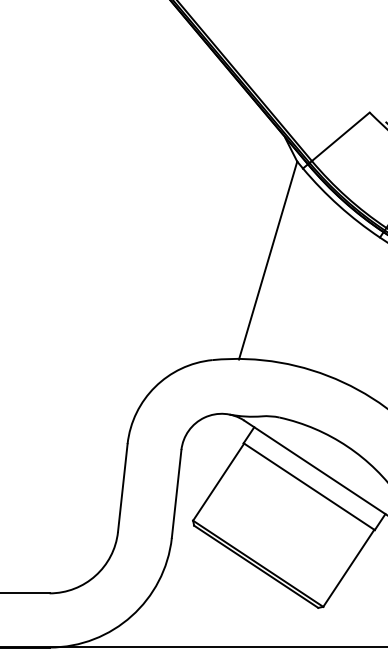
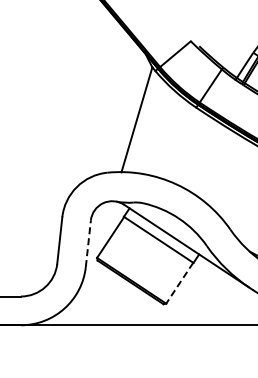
line: (176, 493) -> (88, 243), solid -> dashed
line: (348, 568) -> (179, 283), solid -> dashed

